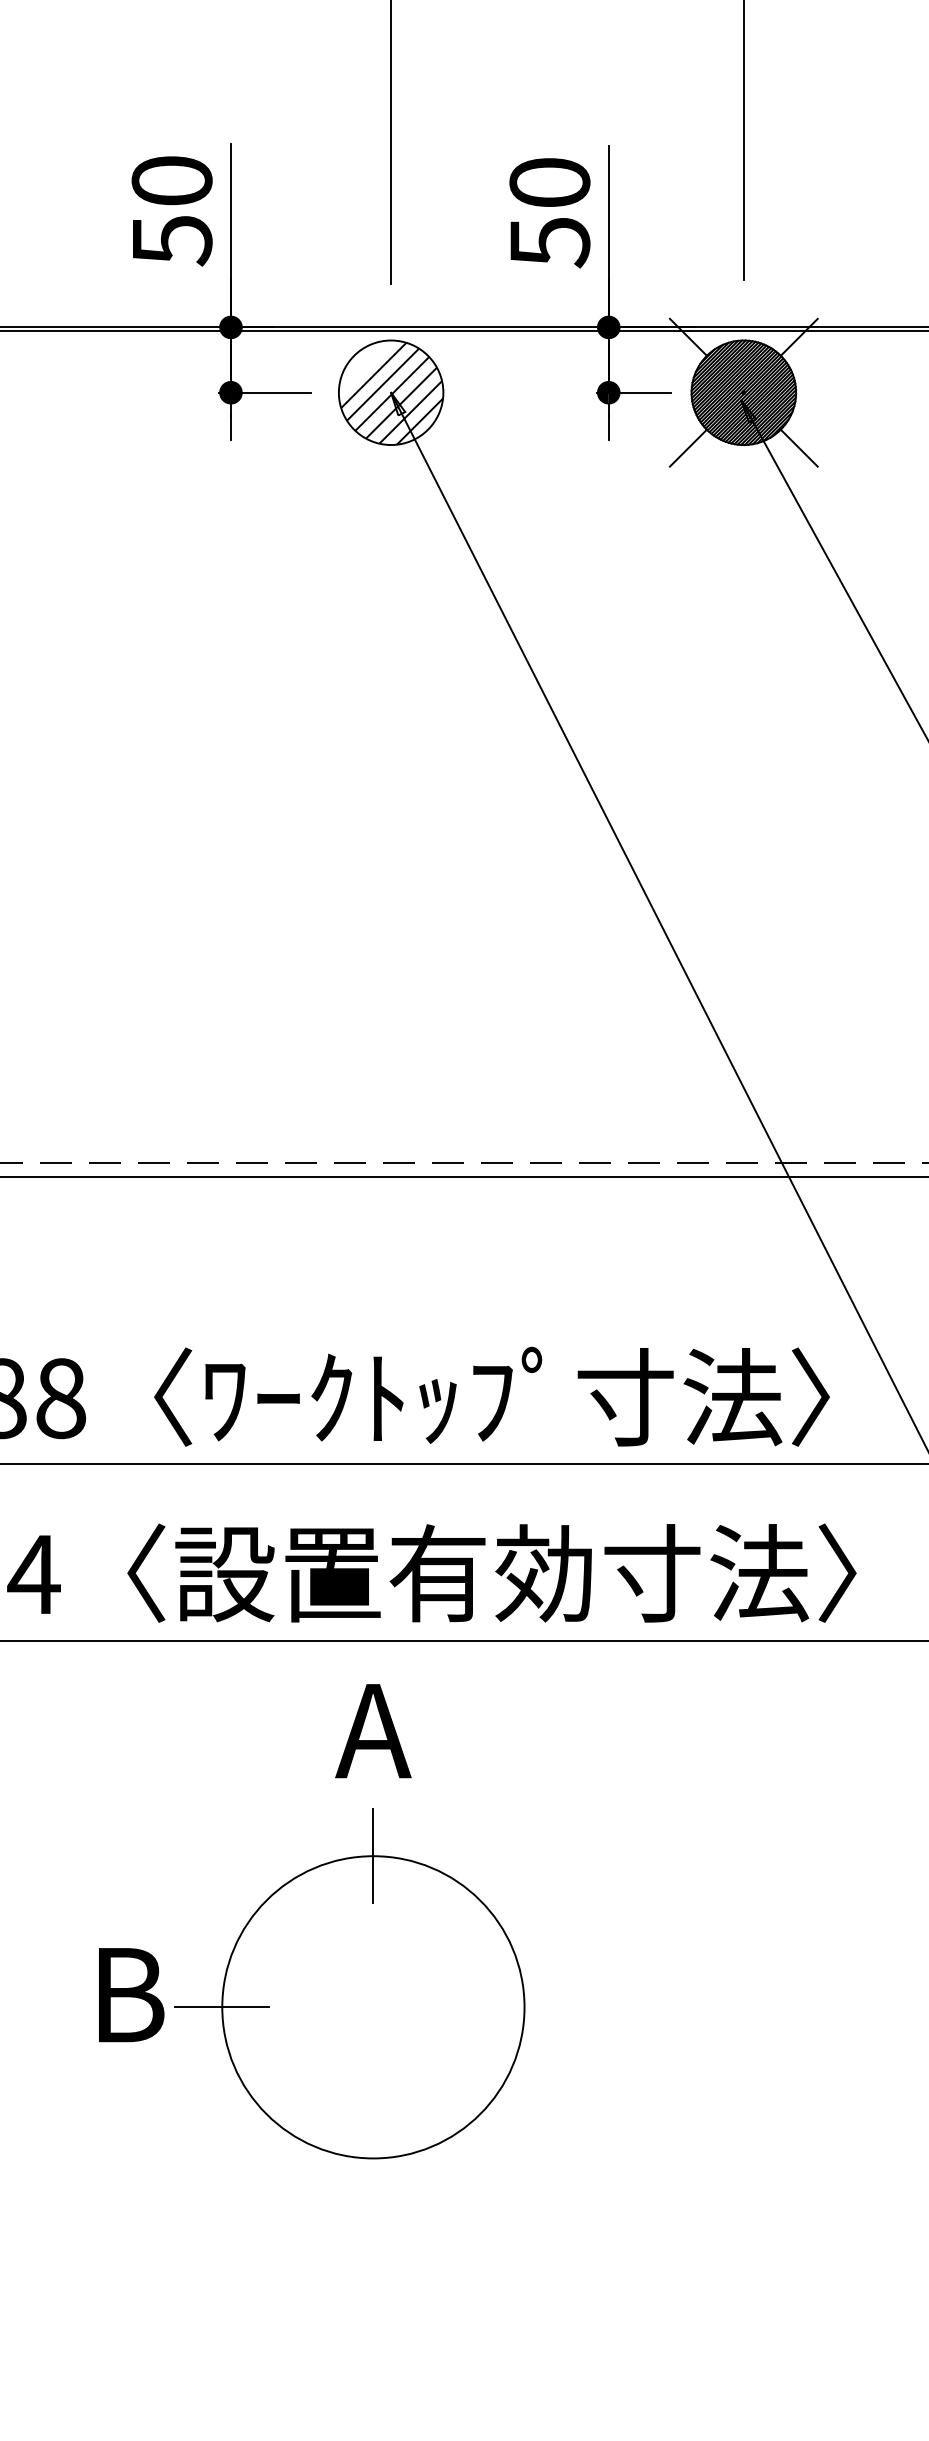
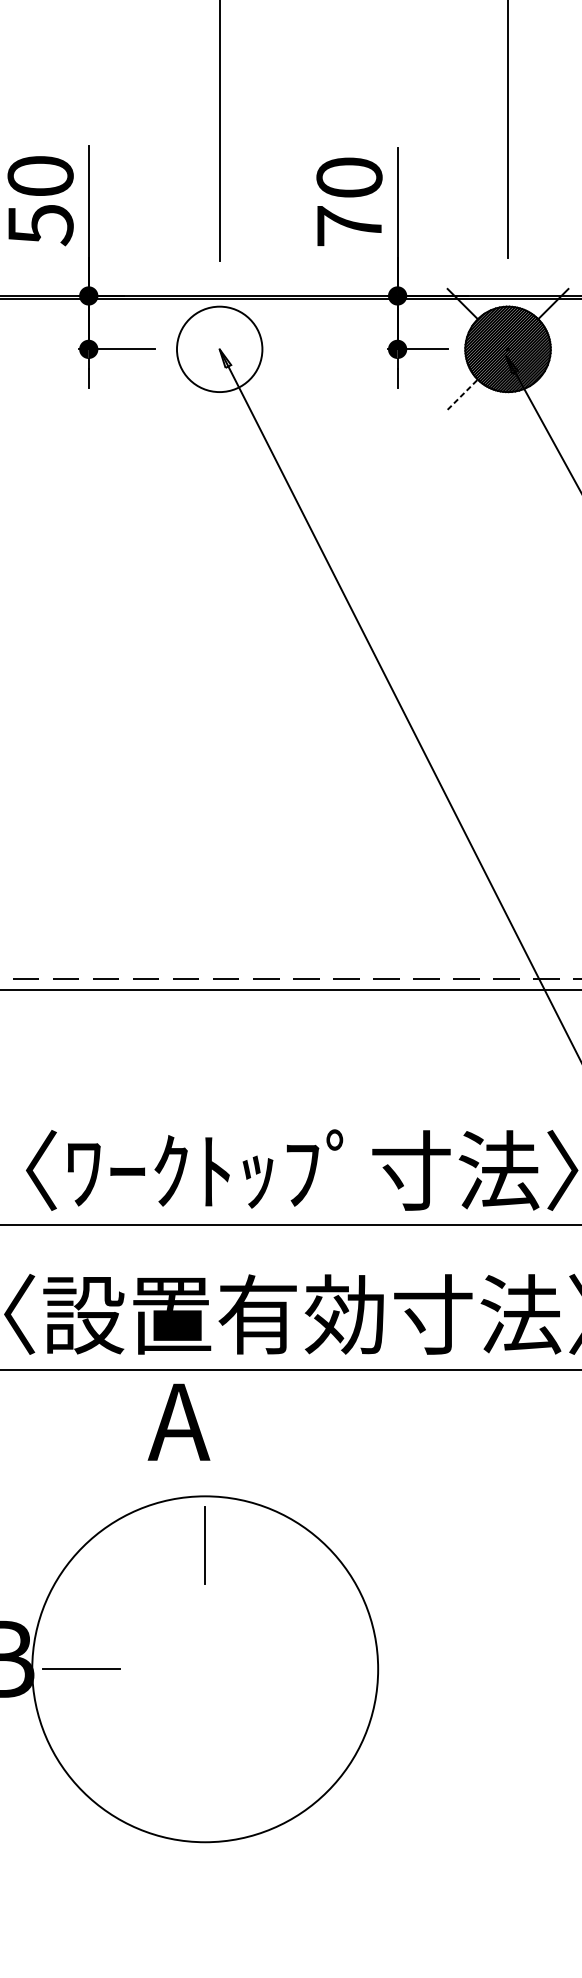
text: (550, 242) -> (349, 226), 50 -> 70
hatch: (392, 393) -> (220, 349), removed
line: (688, 447) -> (462, 394), solid -> dashed
line: (798, 447) -> (552, 394), removed
text: (373, 1731) -> (179, 1422), moved
circle: (373, 2007) -> (205, 1669), size x1.4

